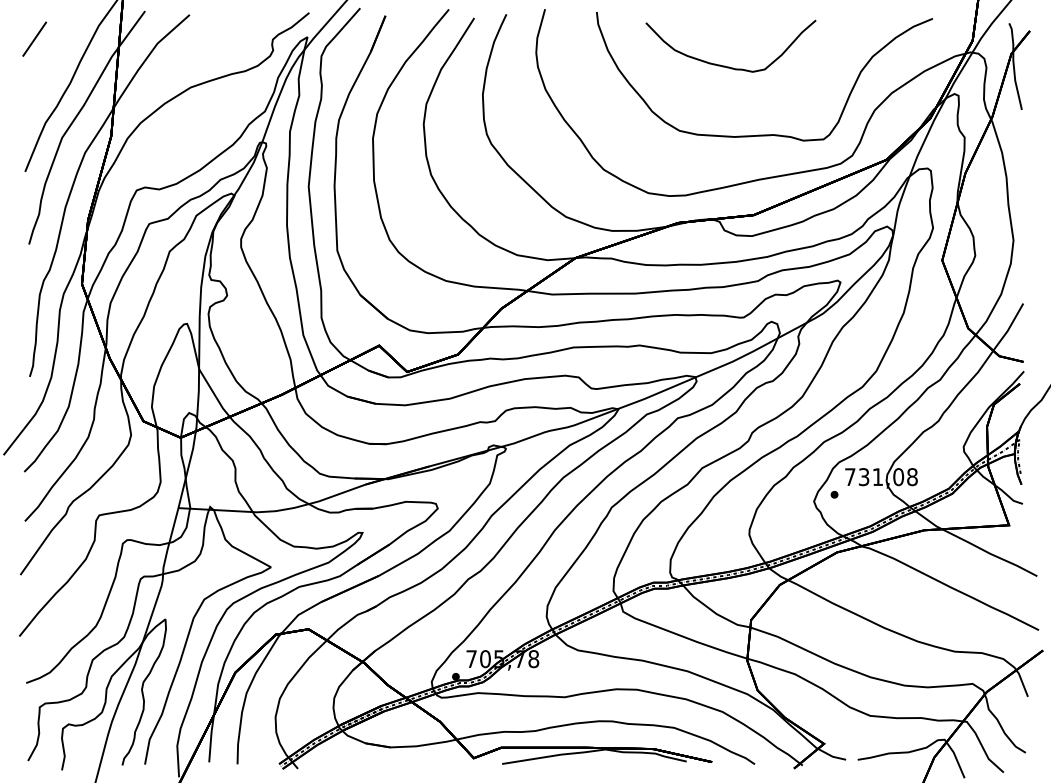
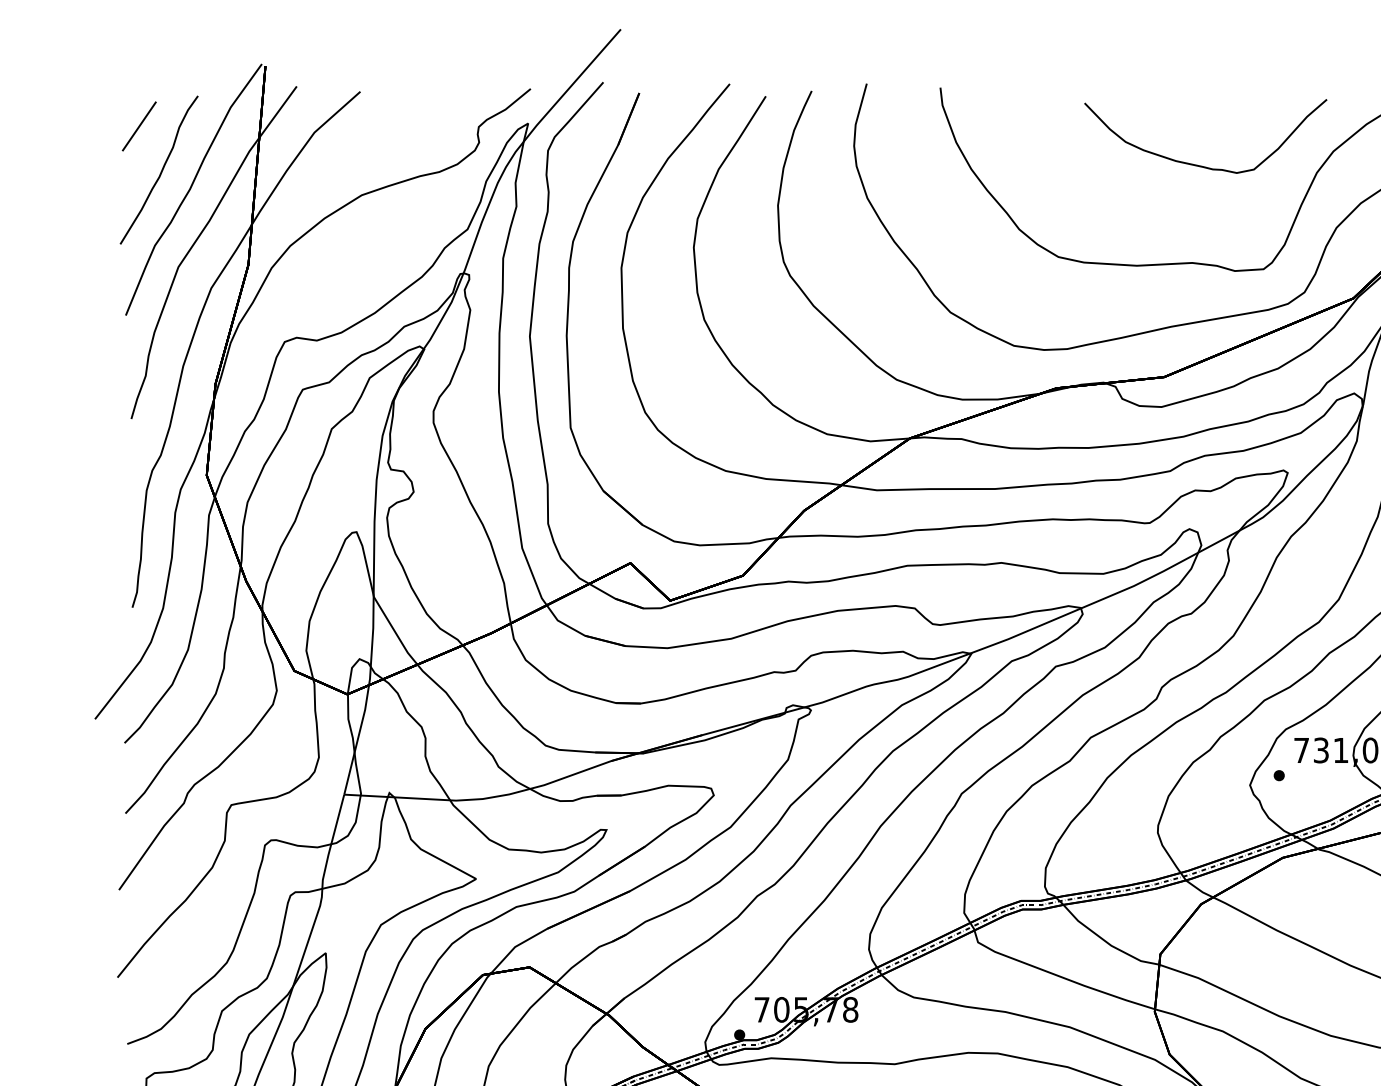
curve: (724, 65) -> (1196, 163), moved
curve: (49, 70) -> (160, 171), added

